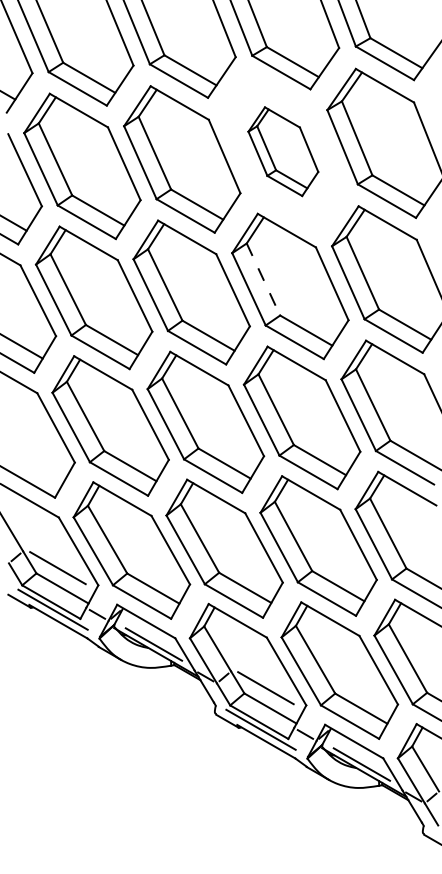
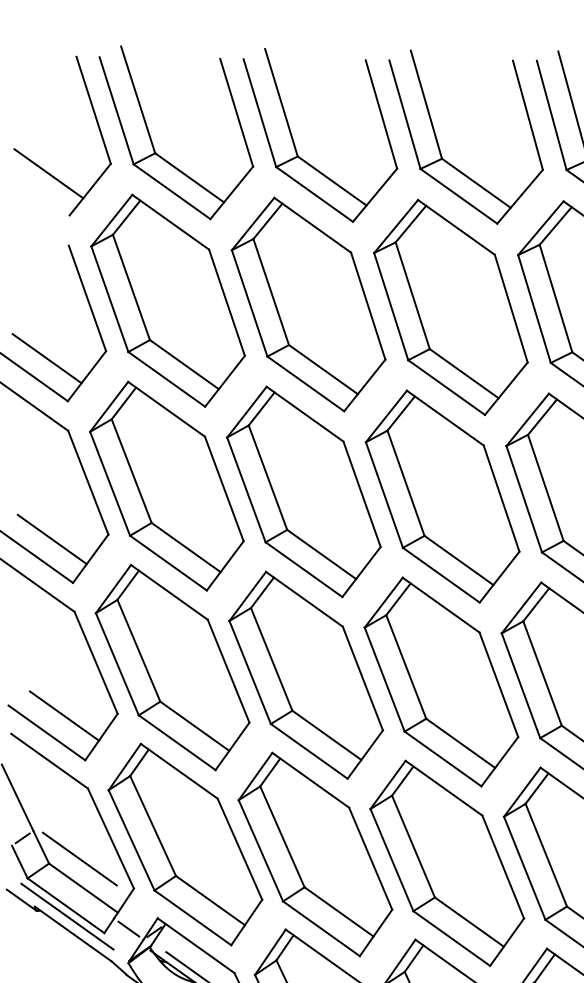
part: (283, 151) -> (451, 306), size x1.67
line: (263, 279) -> (406, 483), dashed -> solid
line: (37, 467) -> (64, 715), added

